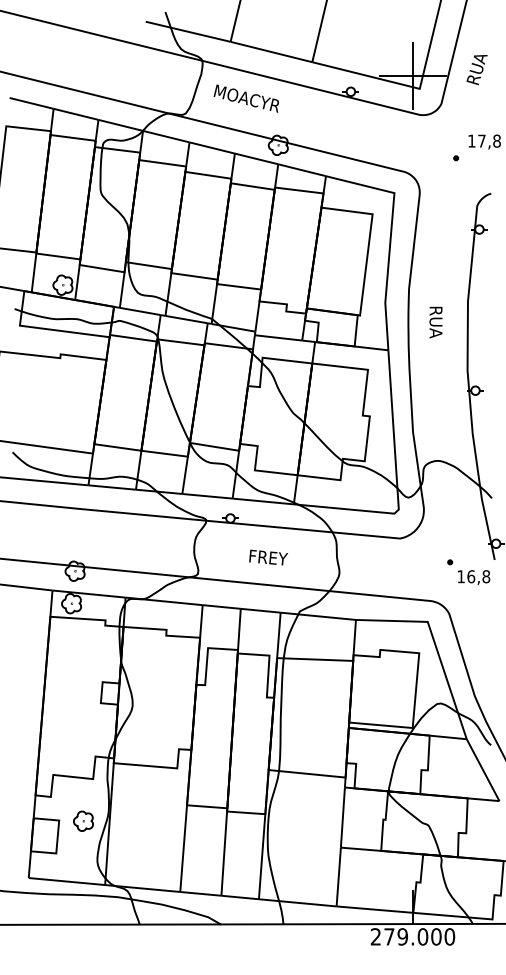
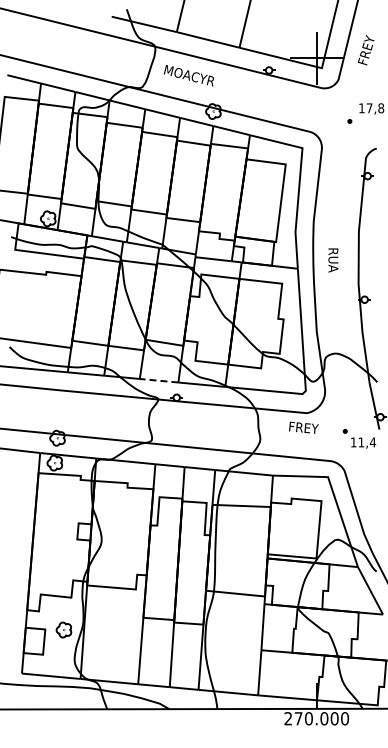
text: (477, 63) -> (366, 48), RUA -> FREY
text: (436, 322) -> (333, 260), moved
line: (206, 495) -> (158, 380), solid -> dashed
text: (267, 557) -> (303, 427), moved
text: (479, 576) -> (367, 442), 16,8 -> 11,4
text: (402, 936) -> (308, 718), 279.000 -> 270.000

